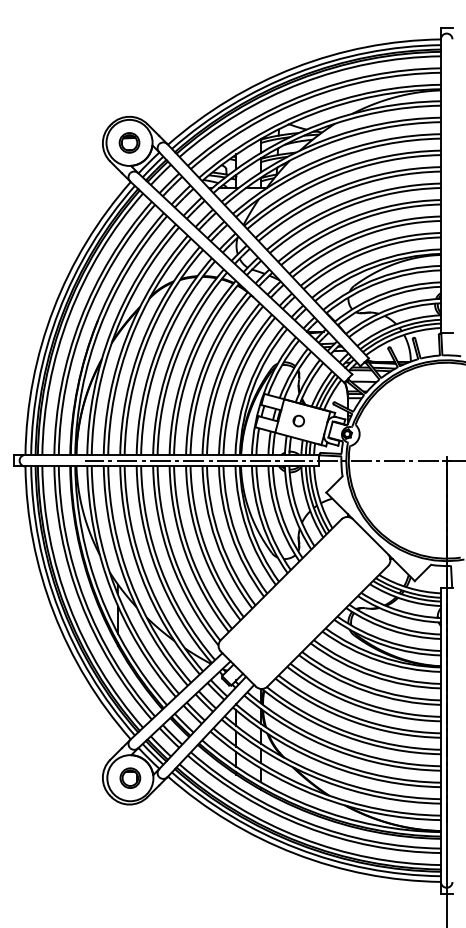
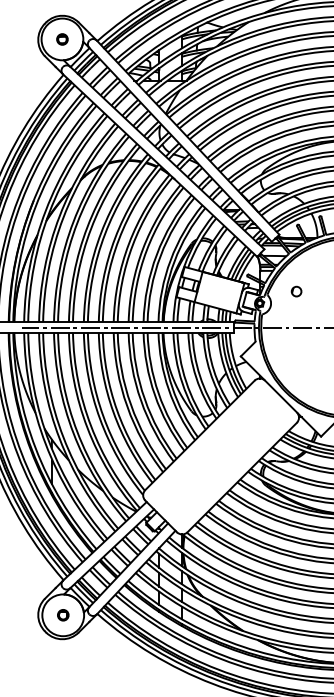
part: (129, 142) -> (62, 39), size x0.6
part: (298, 420) -> (296, 291), moved
part: (130, 777) -> (63, 614), size x0.6

